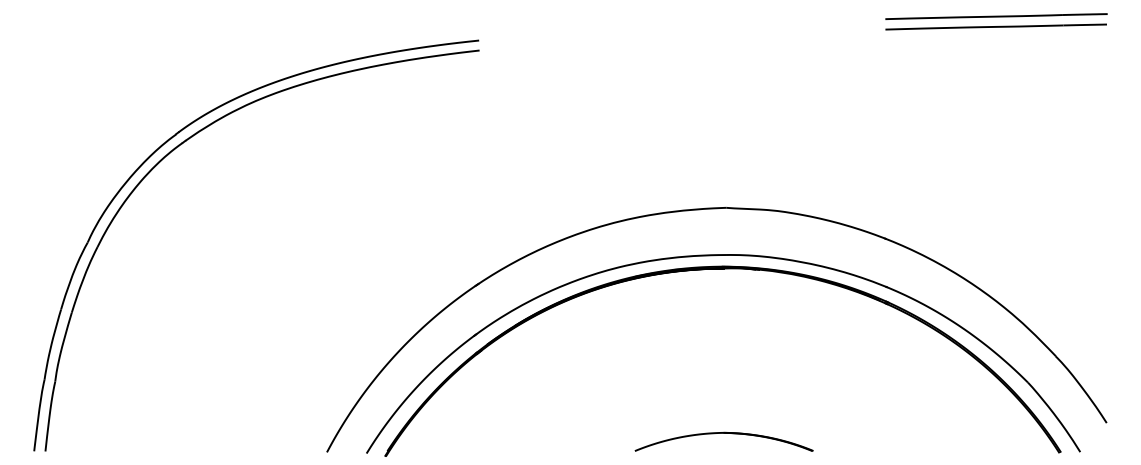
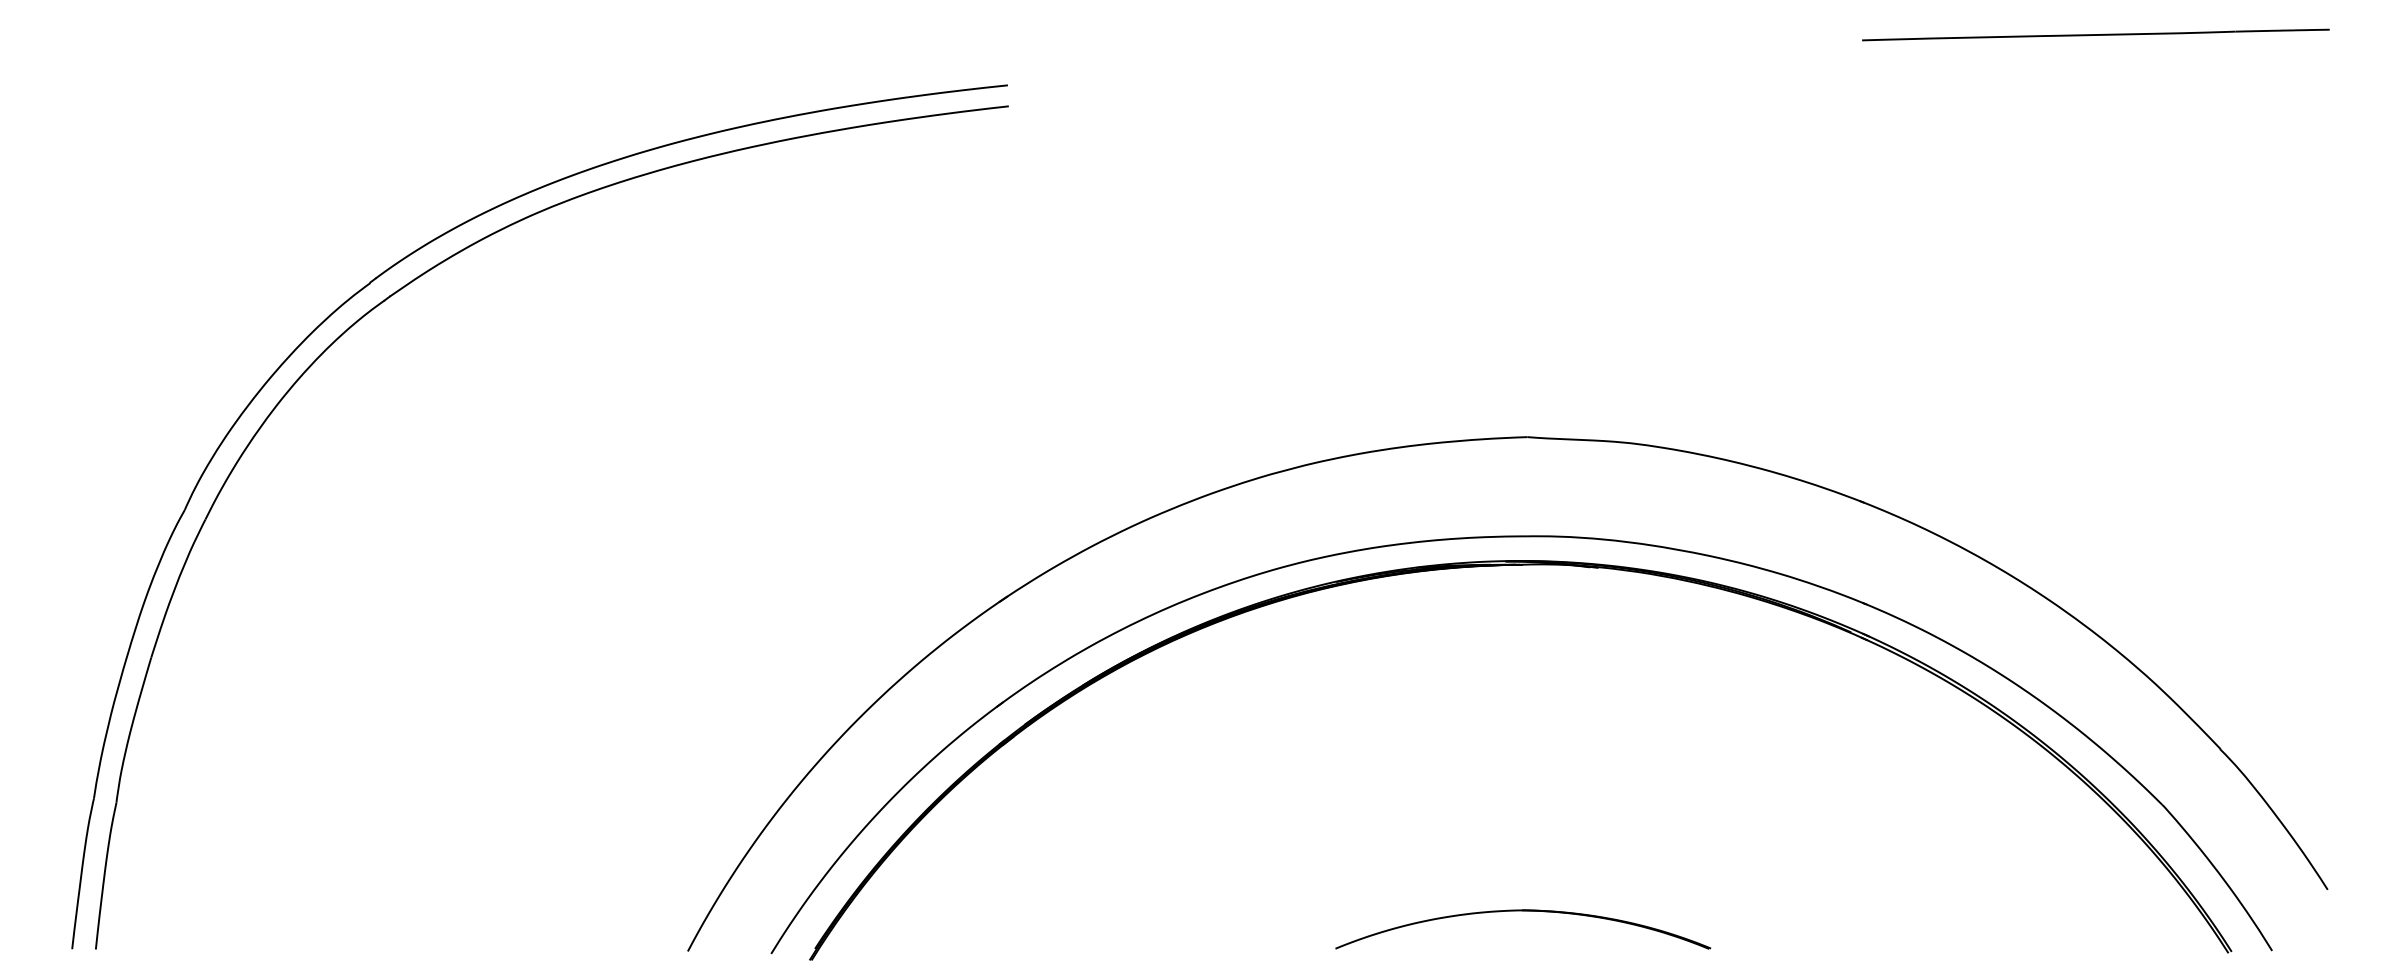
line: (995, 26) -> (2093, 55), removed

